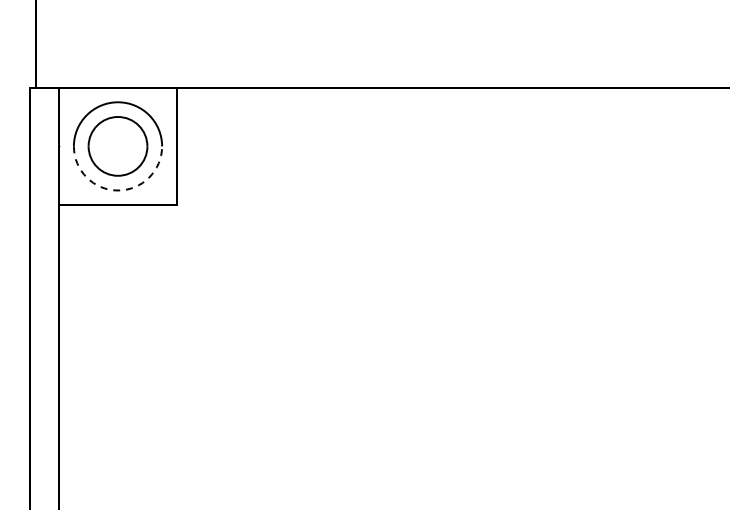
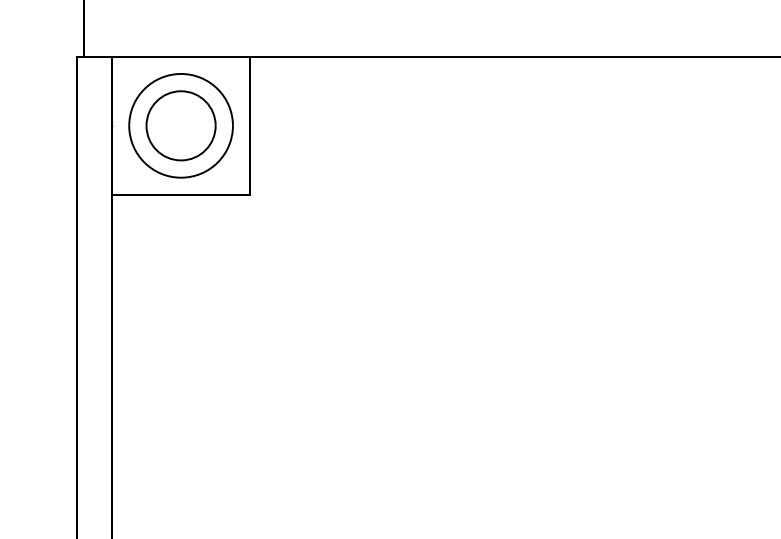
arc: (118, 190) -> (181, 177), dashed -> solid

